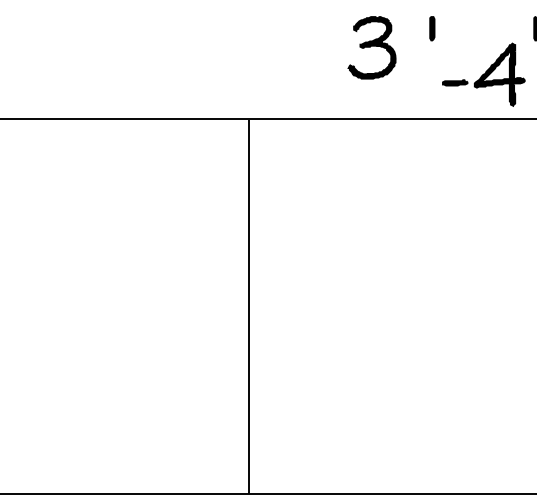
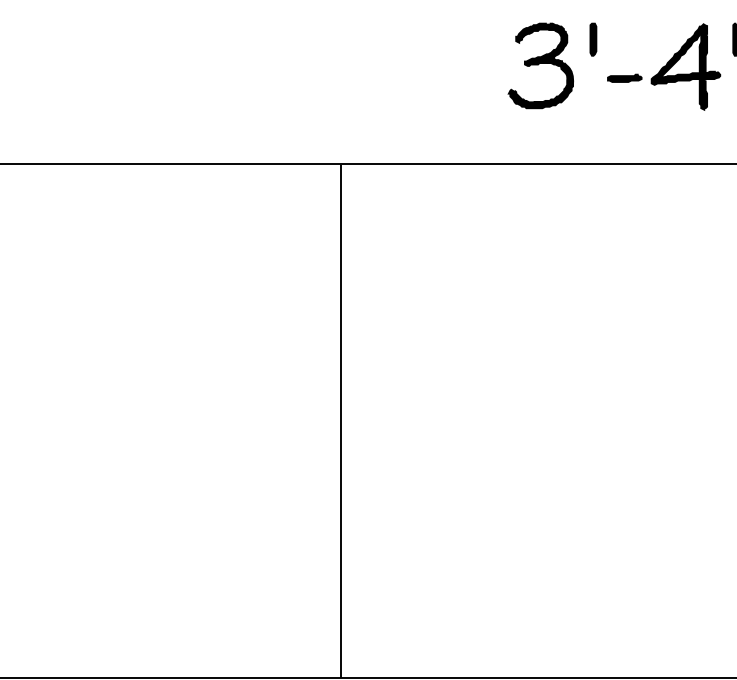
part: (371, 47) -> (540, 65), moved
part: (483, 74) -> (663, 66), moved

